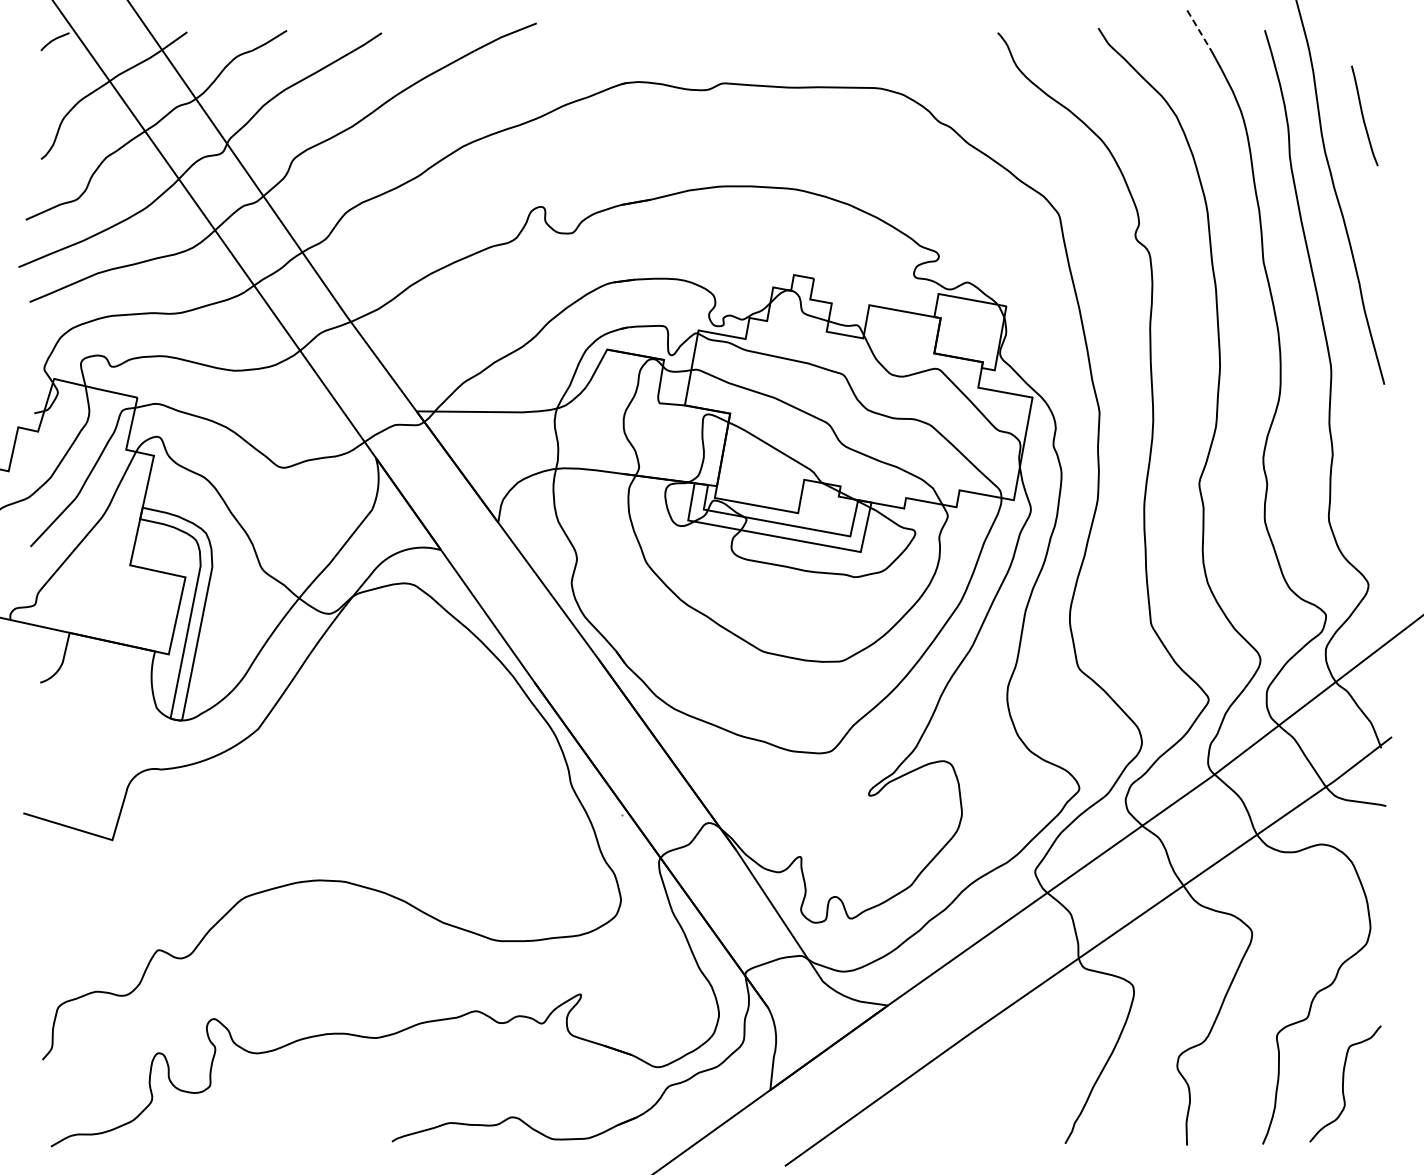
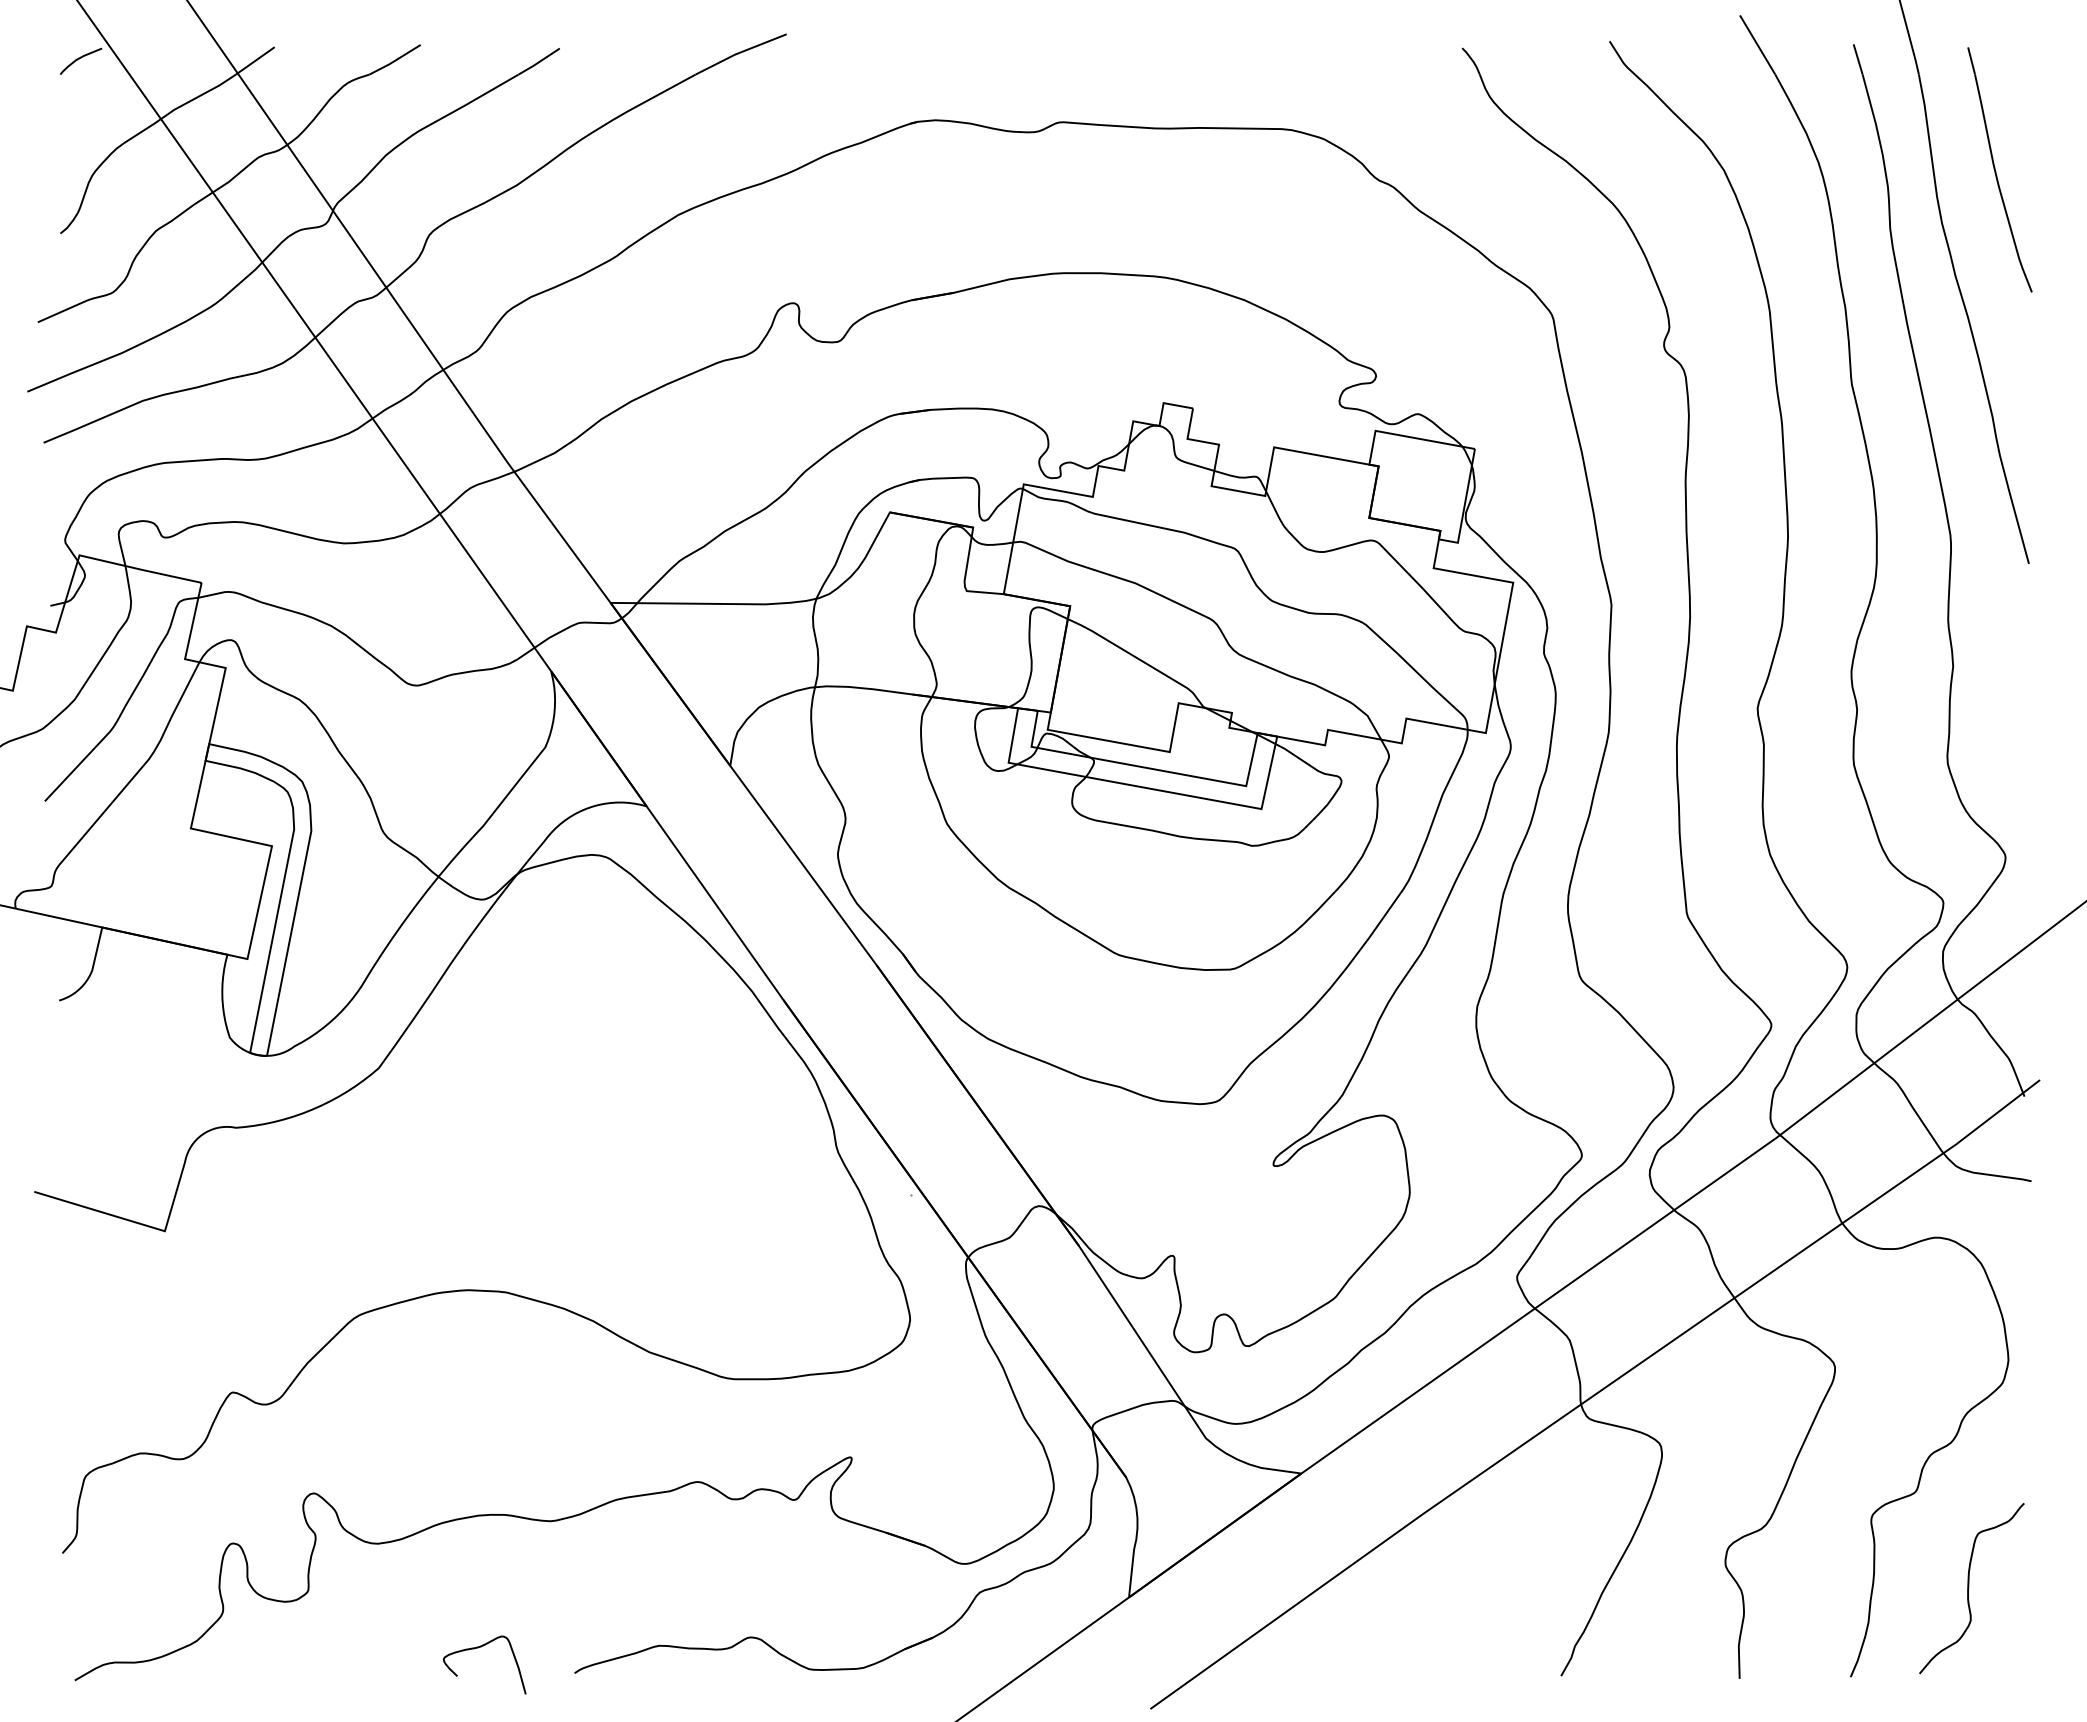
line: (1199, 30) -> (1757, 44), dashed -> solid
part: (1364, 115) -> (1999, 169), size x1.67
curve: (328, 1124) -> (481, 1647), added

